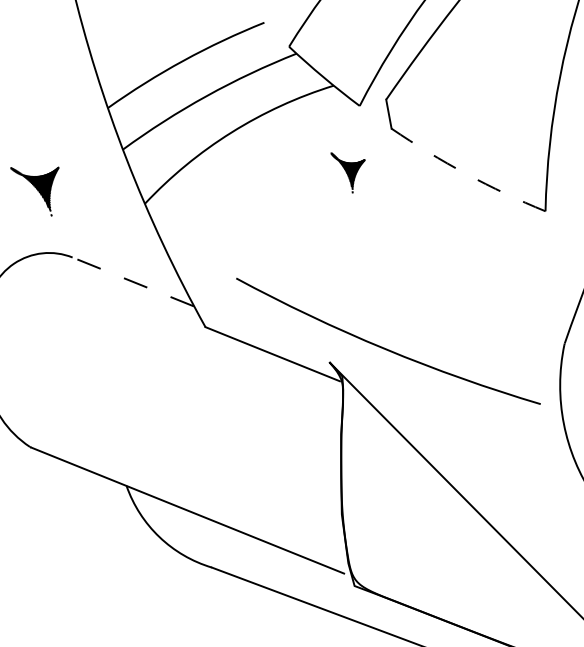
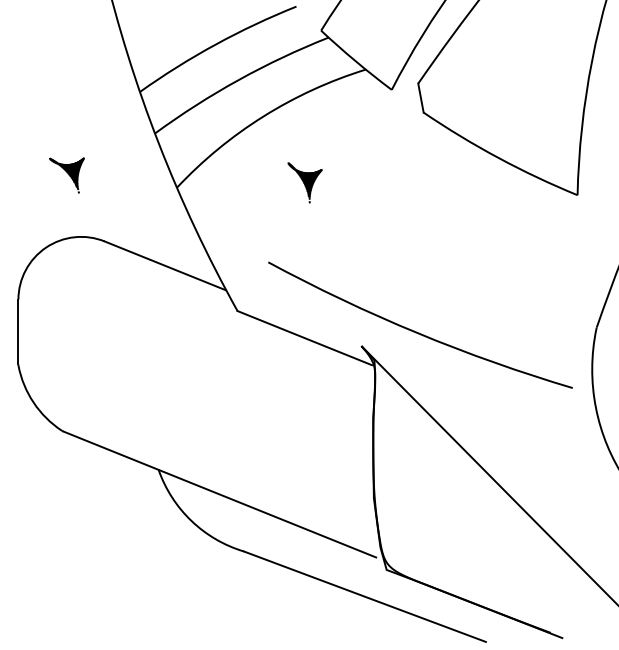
part: (347, 172) -> (304, 182), moved
arc: (466, 173) -> (498, 157), dashed -> solid
part: (34, 191) -> (66, 175), size x0.71
line: (132, 281) -> (164, 265), dashed -> solid

